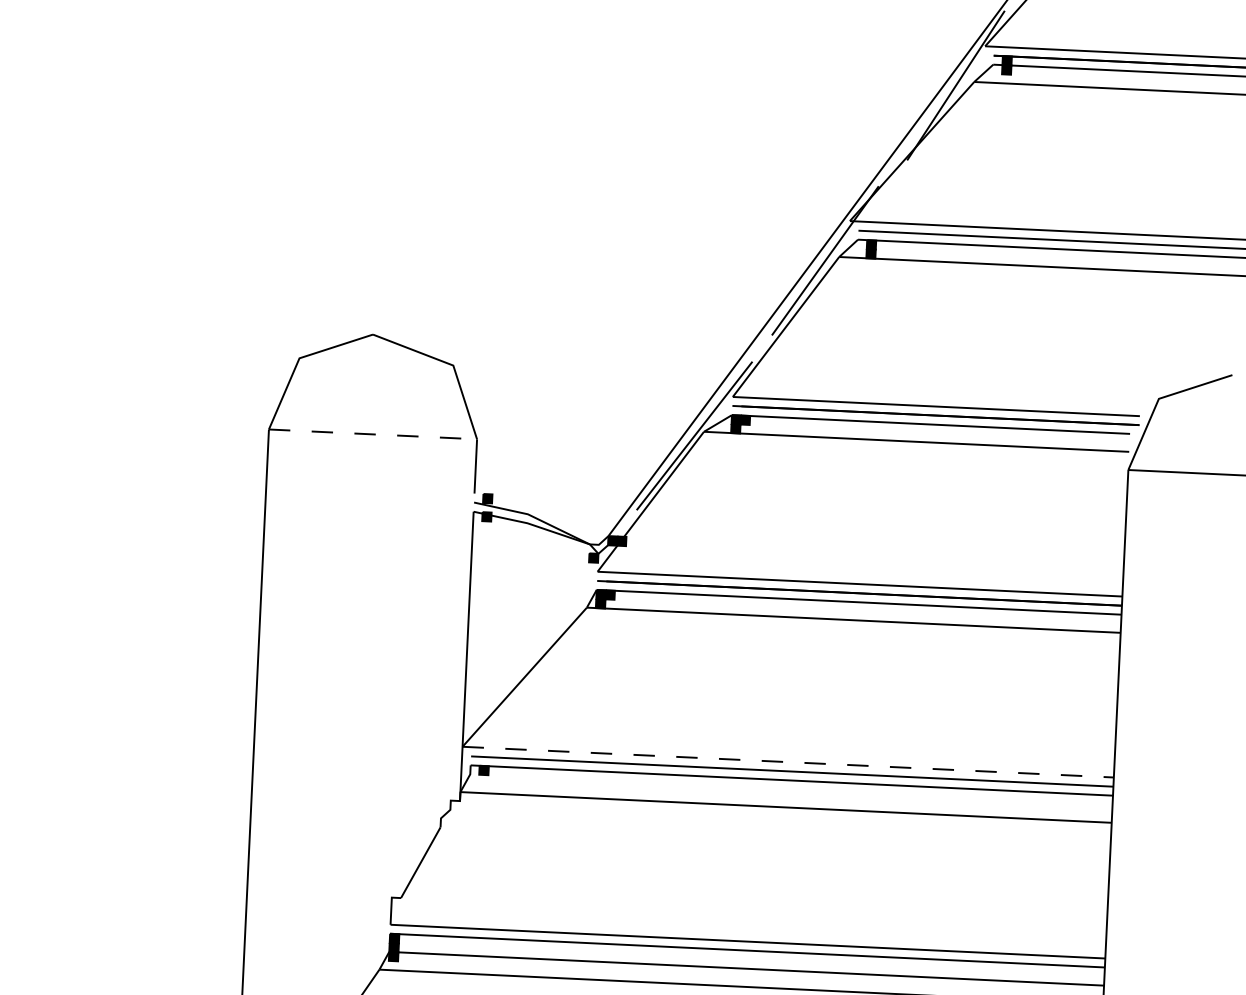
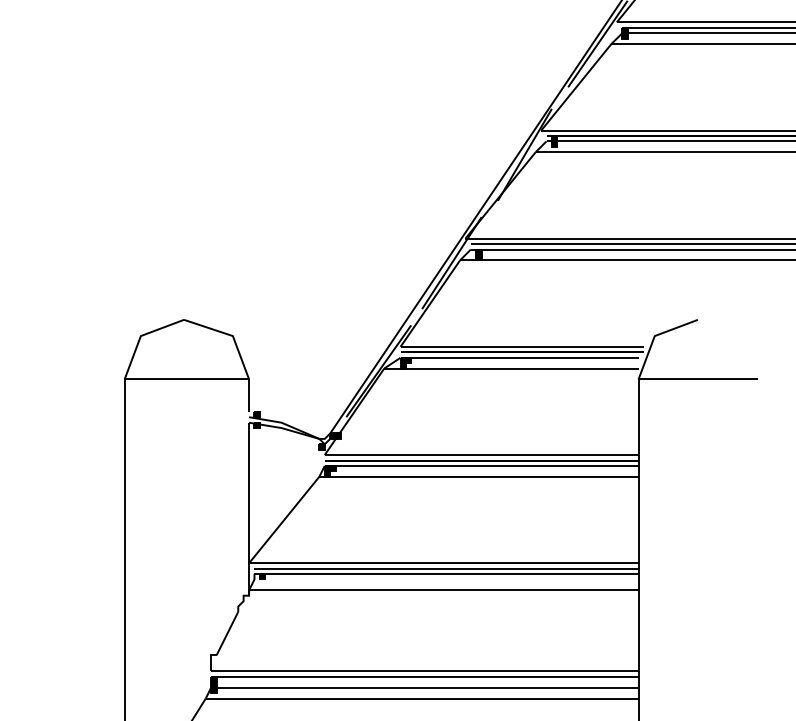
line: (374, 434) -> (187, 379), dashed -> solid
line: (787, 762) -> (443, 563), dashed -> solid

